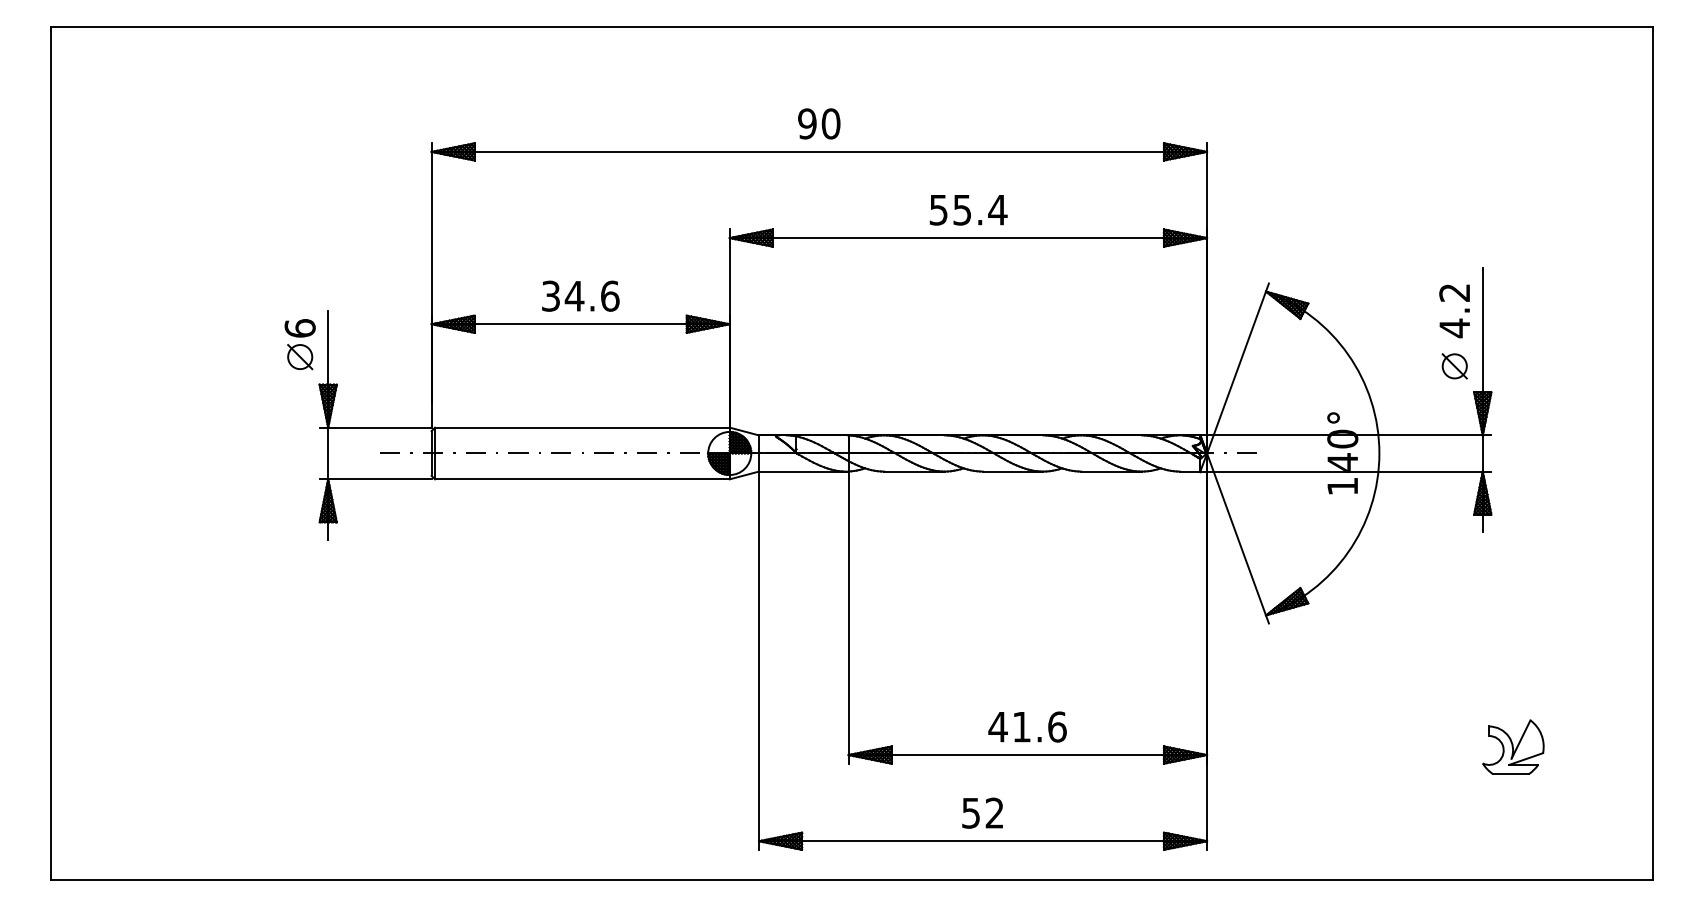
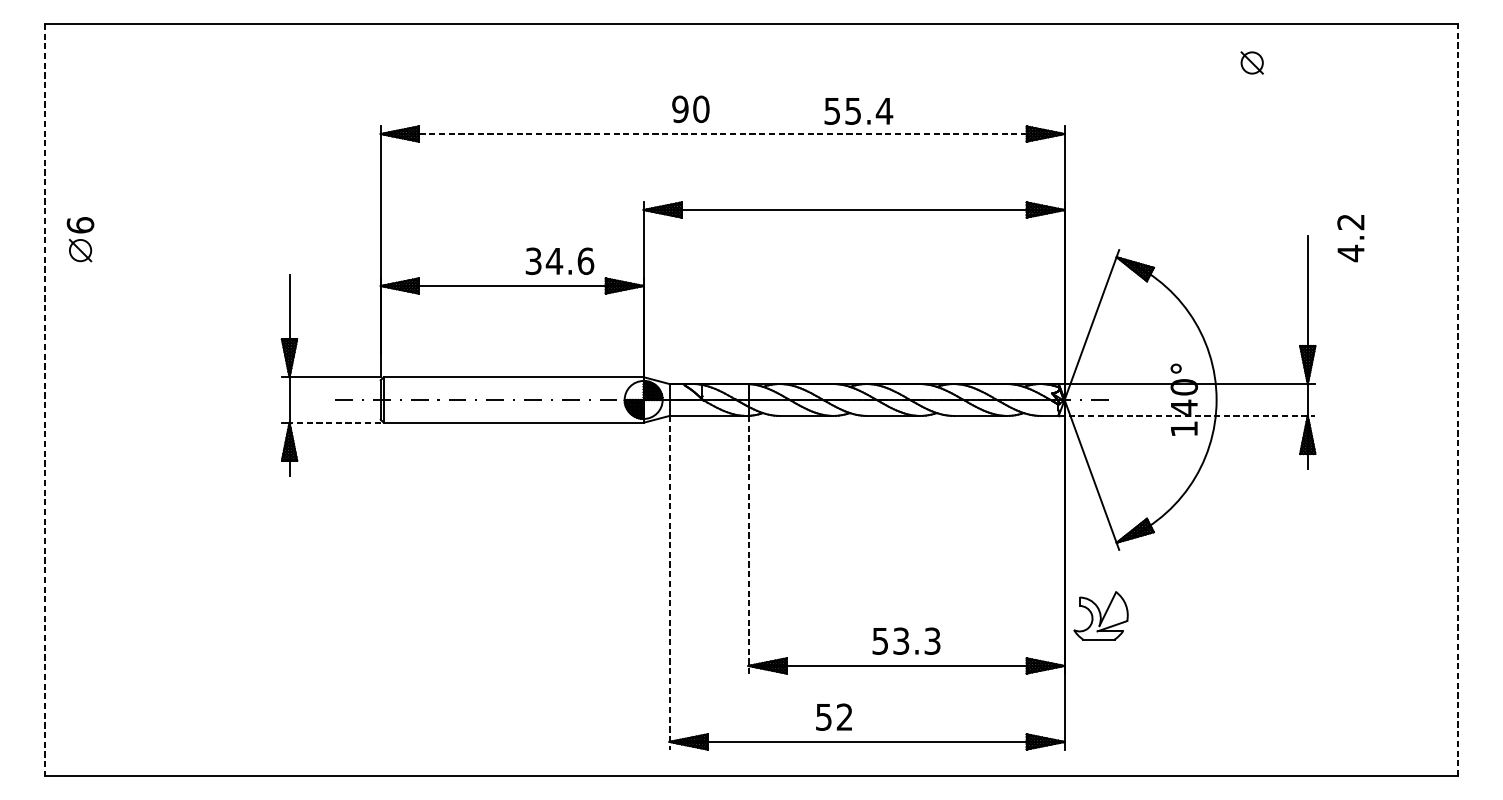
text: (819, 123) -> (691, 108), moved
line: (819, 151) -> (722, 133), solid -> dashed
text: (968, 210) -> (858, 111), moved
text: (580, 295) -> (559, 260), moved
text: (1454, 311) -> (1350, 238), moved
part: (299, 344) -> (79, 239), moved
part: (1454, 366) -> (1251, 63), moved
line: (51, 453) -> (45, 400), solid -> dashed
line: (1652, 453) -> (1457, 400), solid -> dashed
line: (1346, 471) -> (1187, 415), solid -> dashed
line: (379, 479) -> (334, 422), solid -> dashed
line: (848, 618) -> (748, 545), solid -> dashed
line: (759, 661) -> (669, 583), solid -> dashed
text: (1027, 726) -> (906, 640), 41.6 -> 53.3
part: (1513, 746) -> (1101, 615), moved
text: (982, 812) -> (833, 716), moved

